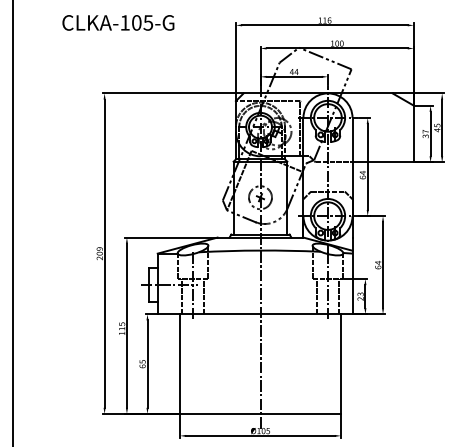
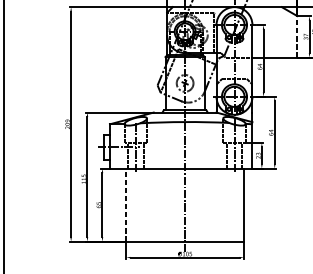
line: (413, 133) -> (297, 36), solid -> dashed
line: (179, 364) -> (125, 205), solid -> dashed

